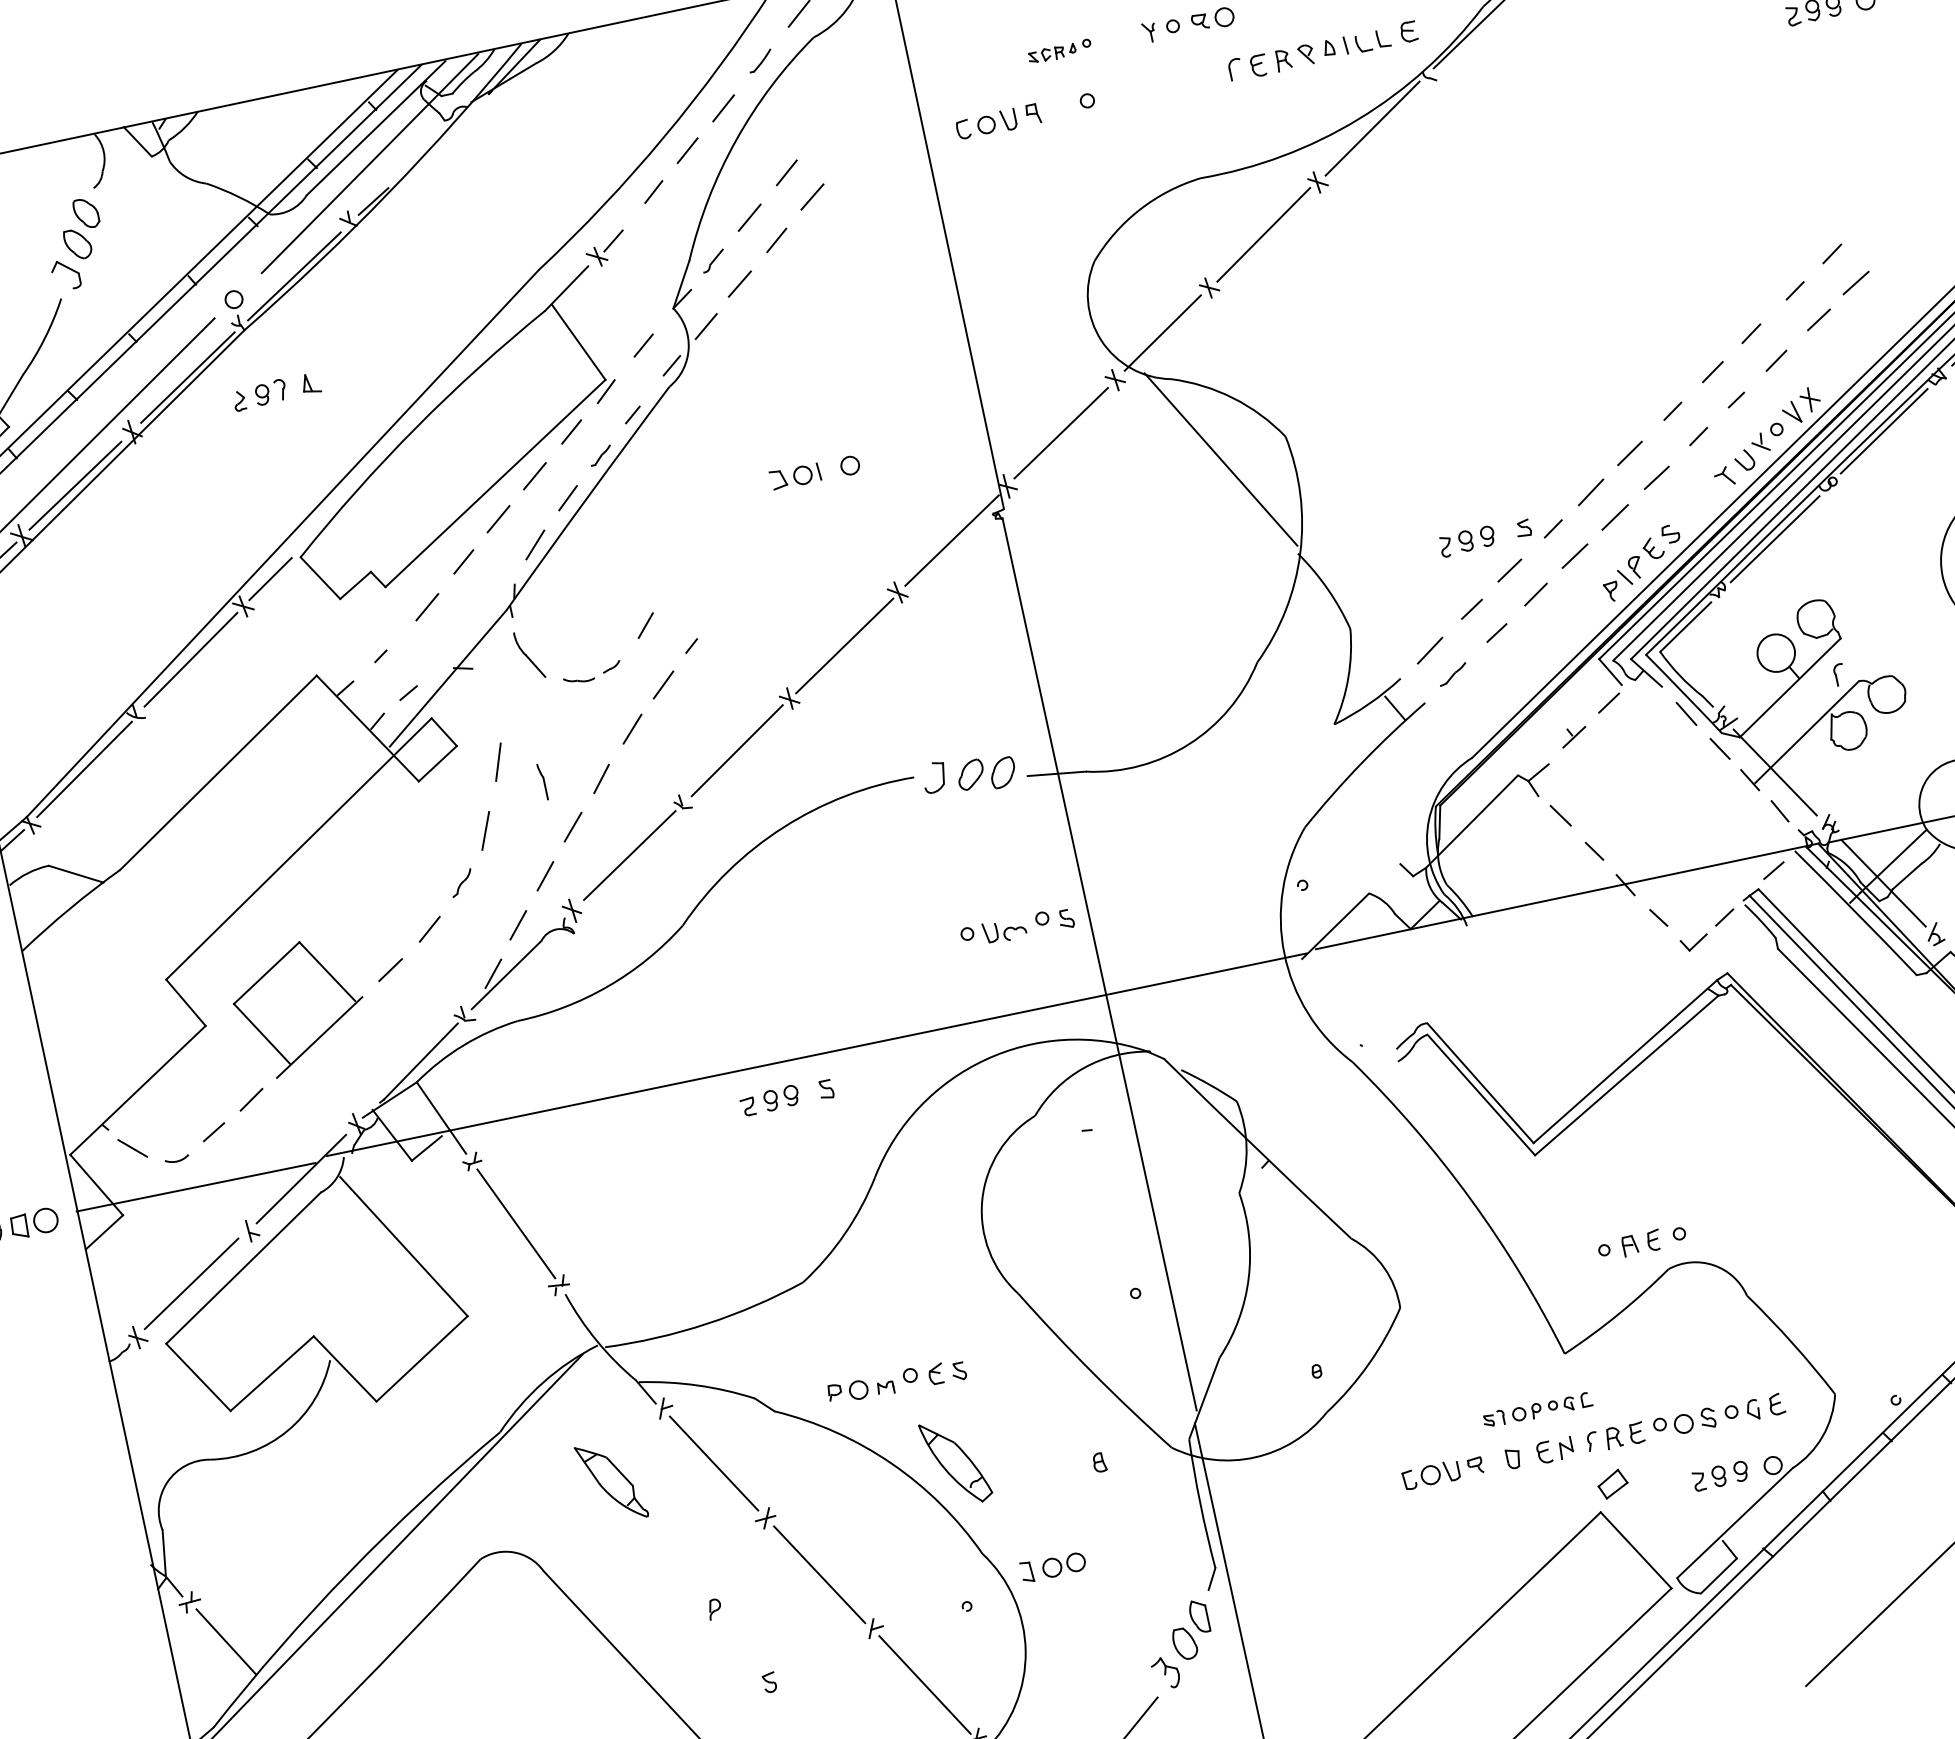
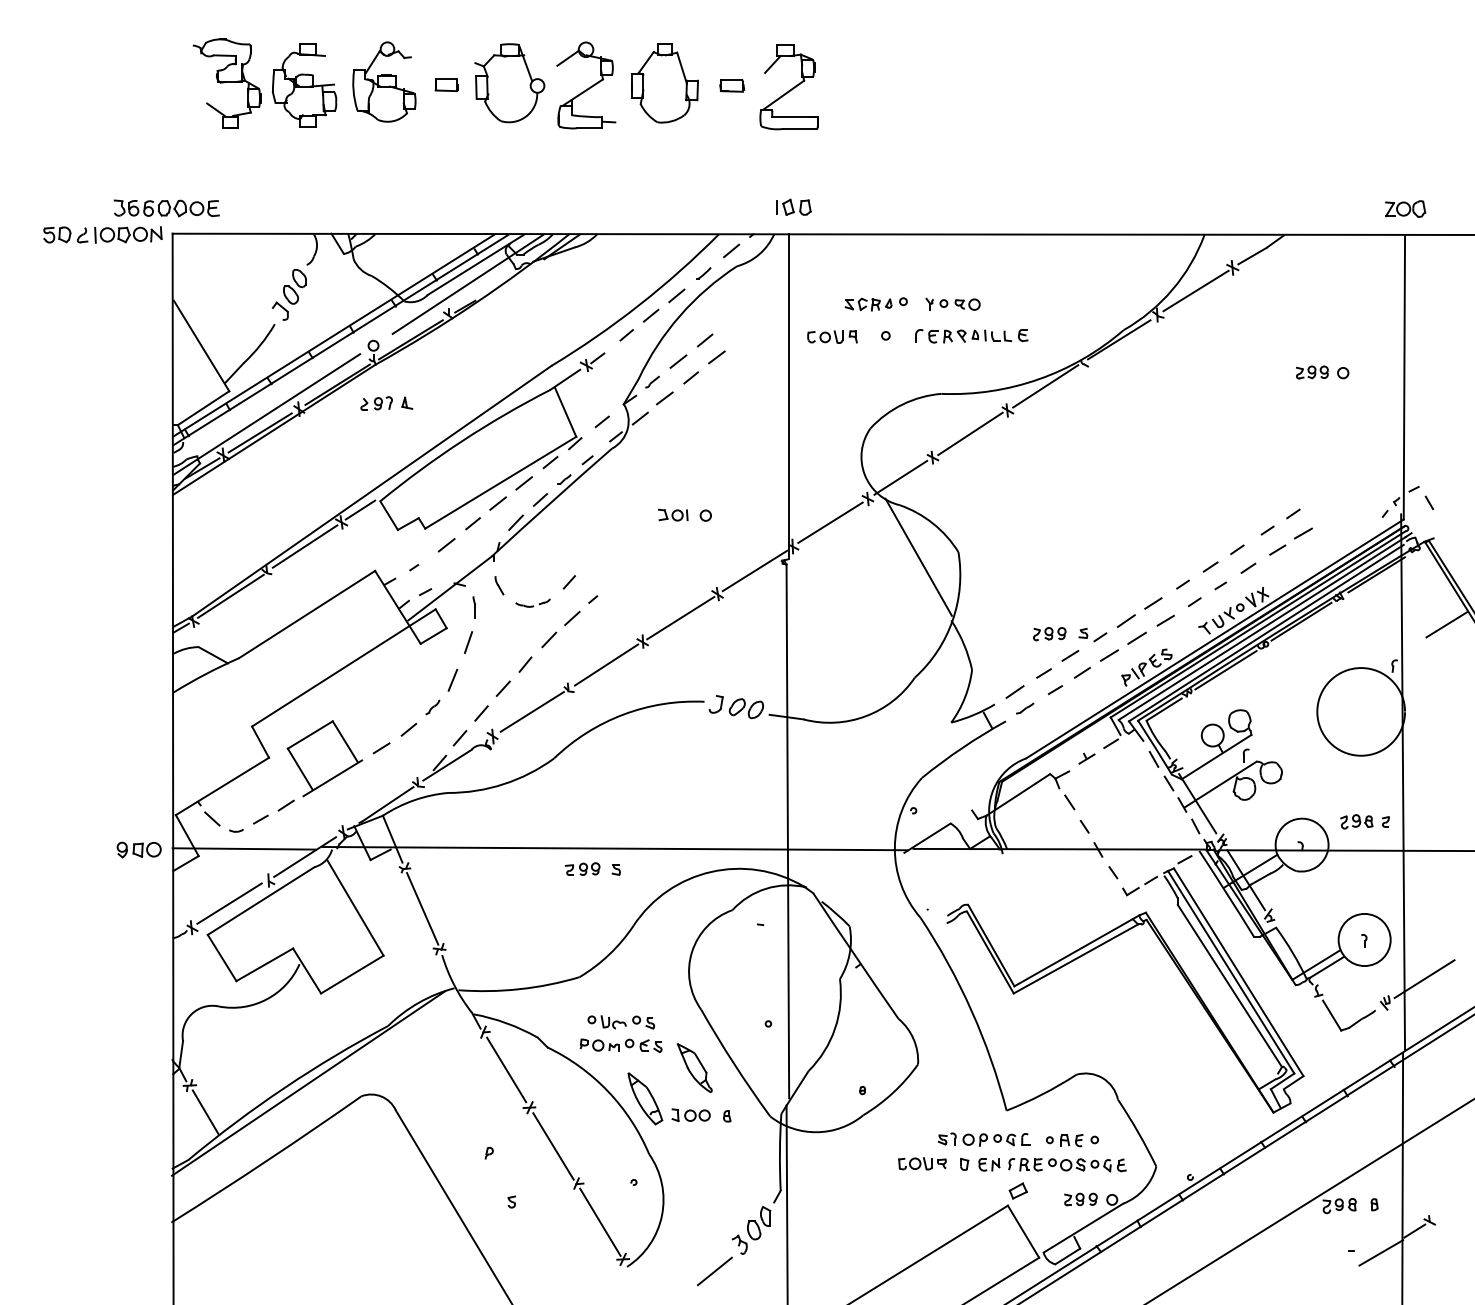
part: (1322, 51) -> (971, 336), moved
part: (1058, 52) -> (875, 304), size x1.67
part: (529, 655) -> (499, 585), size x0.62
part: (541, 782) -> (473, 607), moved
part: (1017, 927) -> (621, 1022), moved
part: (1642, 1242) -> (1072, 1140), moved
part: (1536, 1410) -> (983, 1139), size x1.43
part: (610, 1481) -> (694, 1067), moved
part: (1051, 1565) -> (690, 1114), moved

